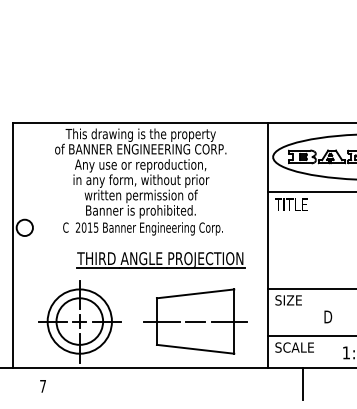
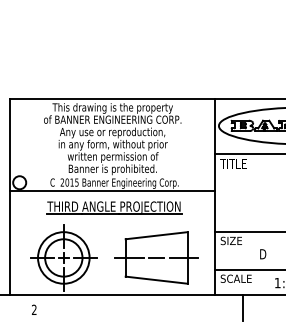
line: (140, 237) -> (112, 190), added
part: (160, 260) -> (114, 208), moved
text: (42, 385) -> (33, 309), 7 -> 2

